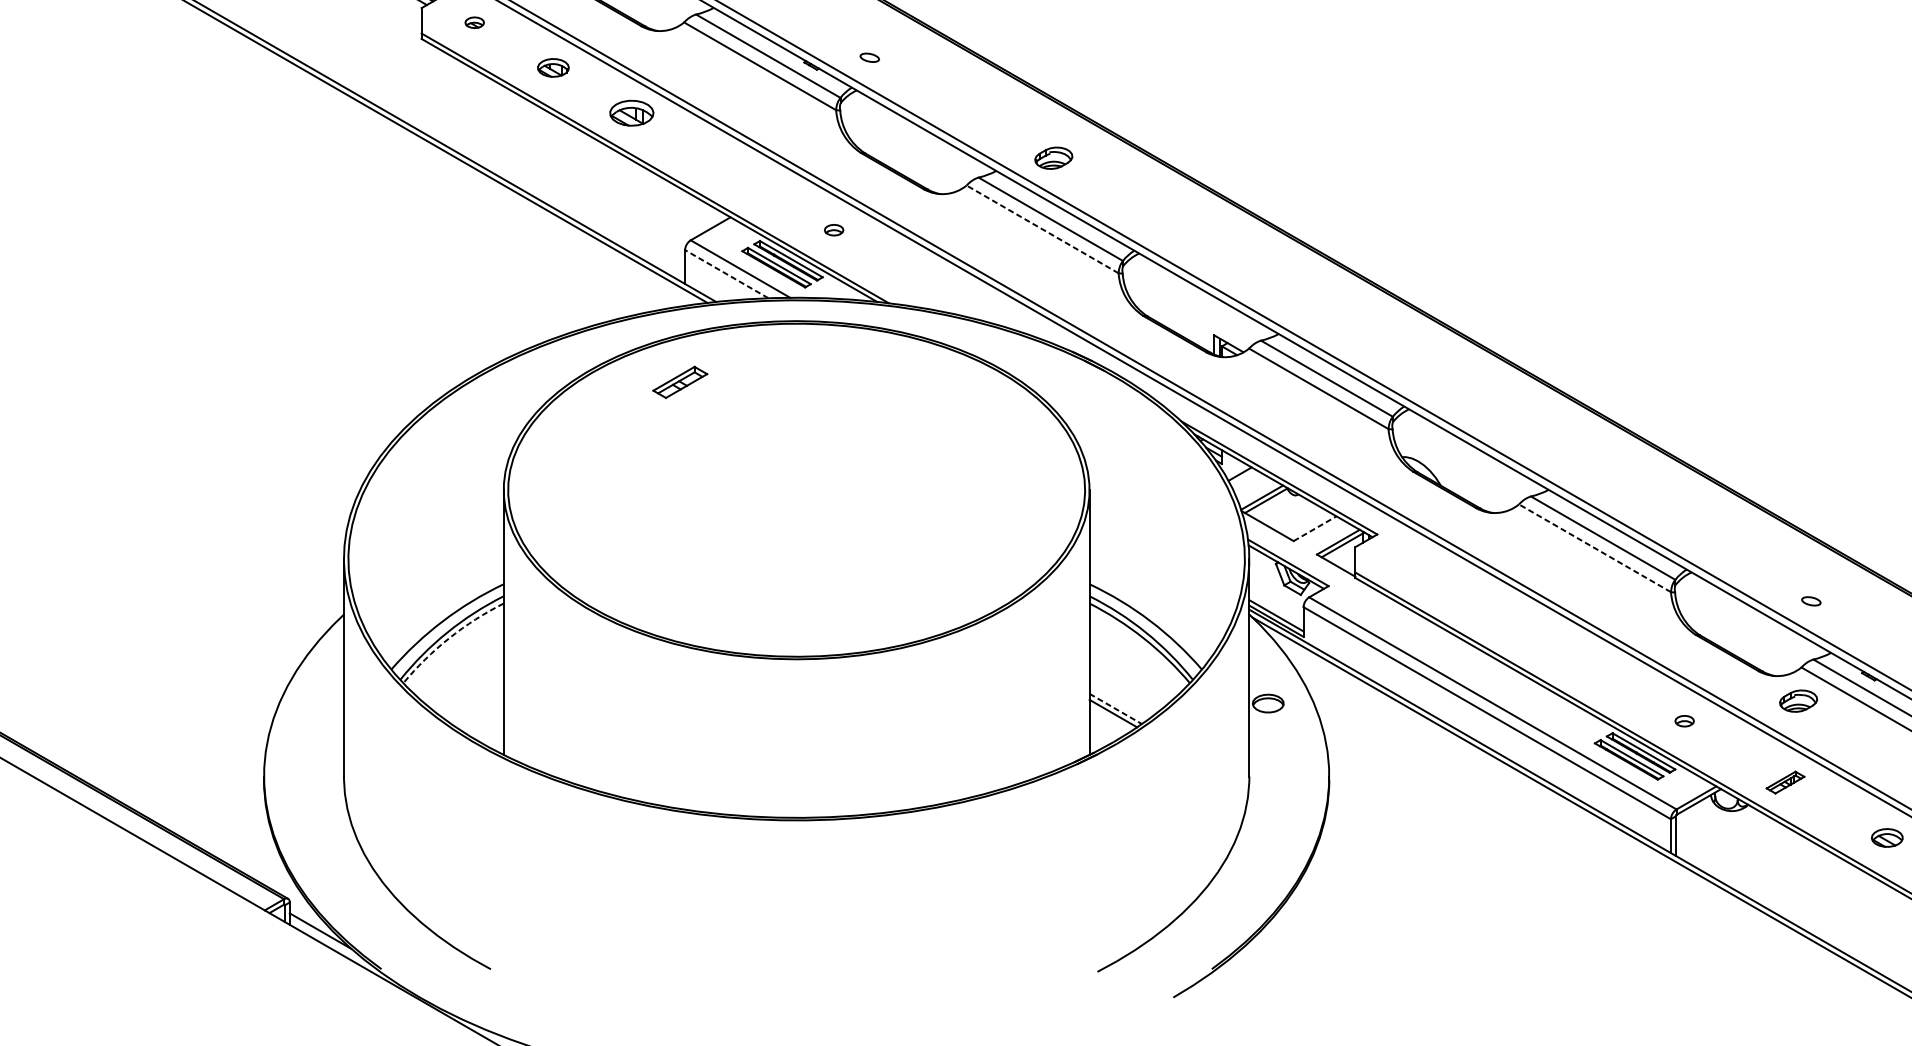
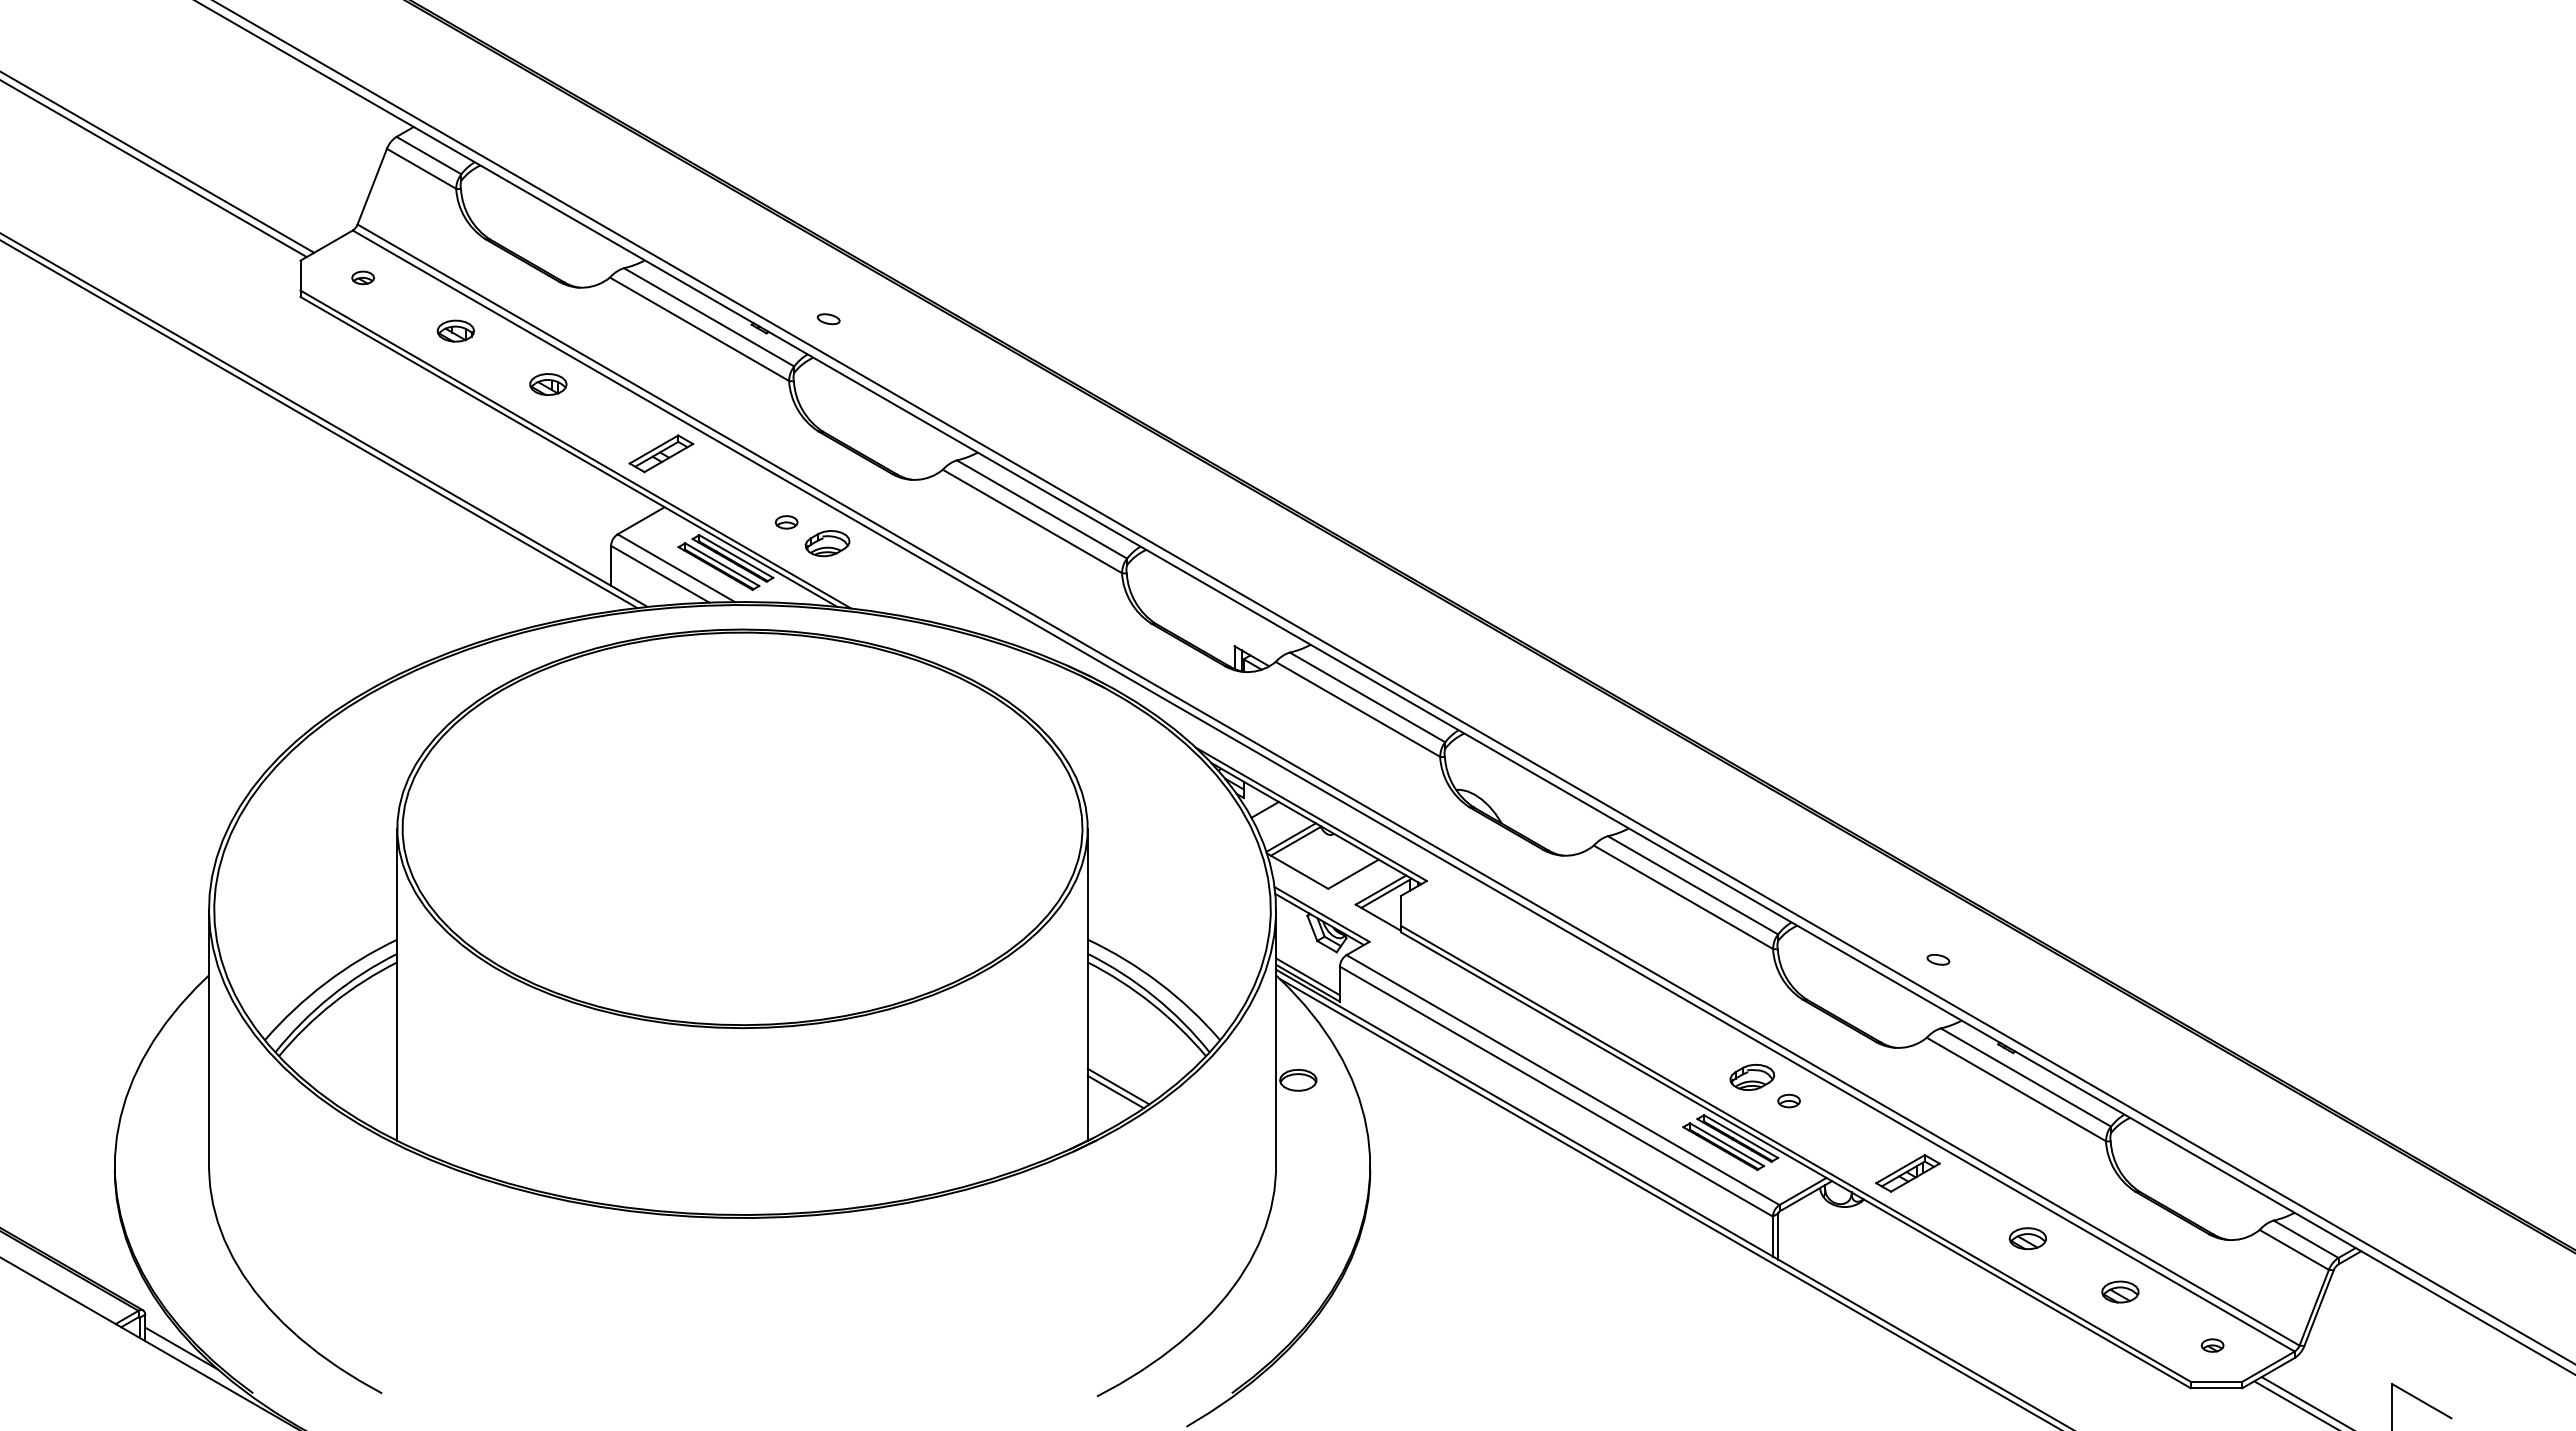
part: (632, 113) -> (548, 384), size x0.71
part: (1053, 158) -> (827, 543), moved
line: (1042, 229) -> (1032, 521), dashed -> solid
line: (727, 274) -> (660, 574), dashed -> solid
part: (680, 382) -> (661, 453), moved
line: (1315, 528) -> (1353, 873), dashed -> solid
line: (1595, 548) -> (1683, 897), dashed -> solid
arc: (449, 638) -> (333, 1003), dashed -> solid
part: (1798, 700) -> (1752, 1076), moved
line: (1115, 708) -> (1118, 1086), dashed -> solid
part: (1785, 782) -> (1907, 1173), size x1.43

